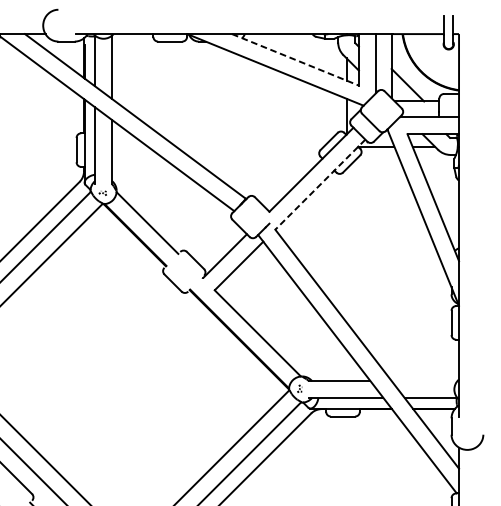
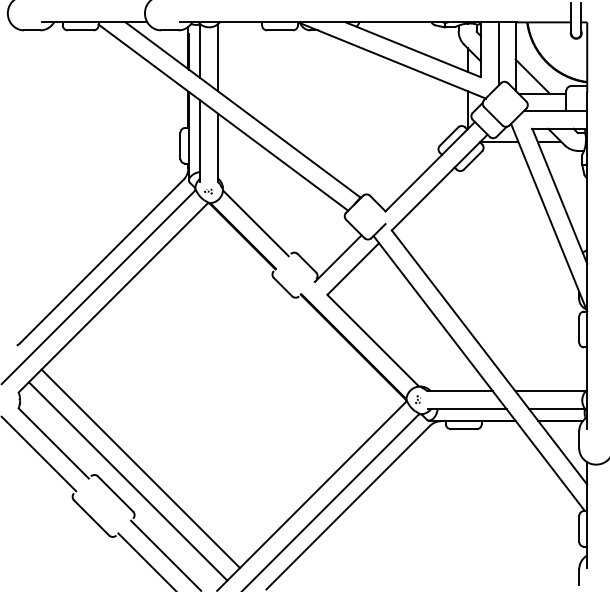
line: (295, 59) -> (413, 49), dashed -> solid
line: (320, 184) -> (439, 182), dashed -> solid
line: (424, 381) -> (550, 391), added

